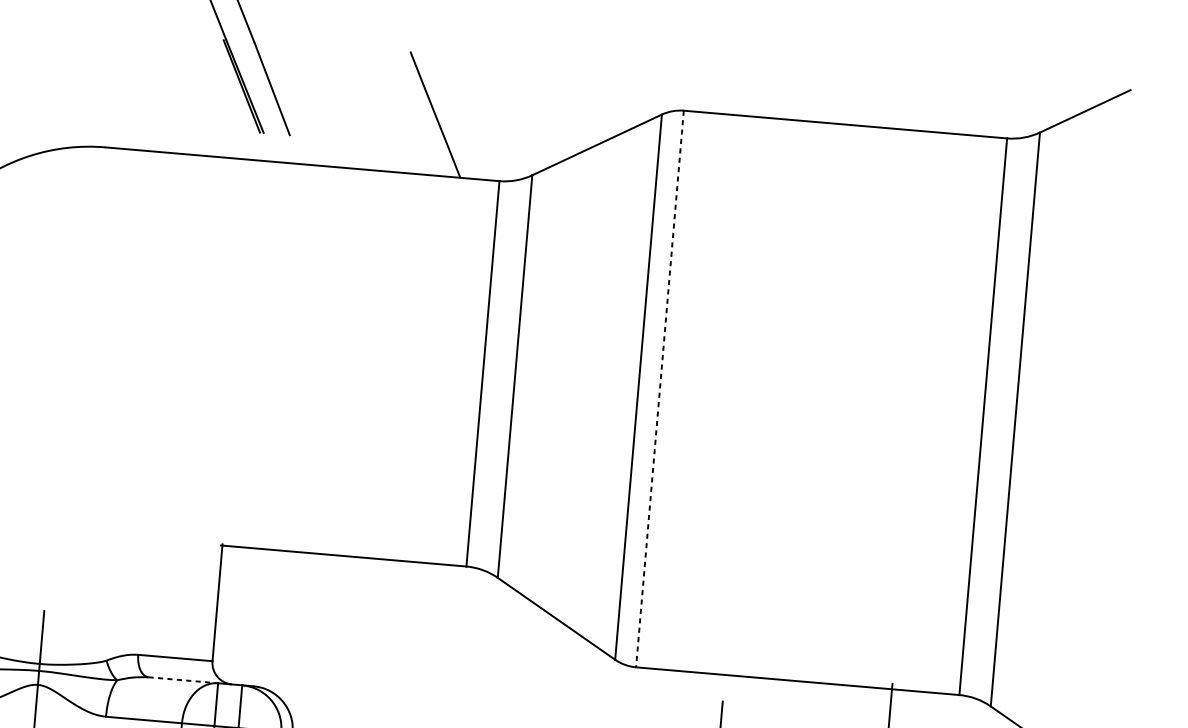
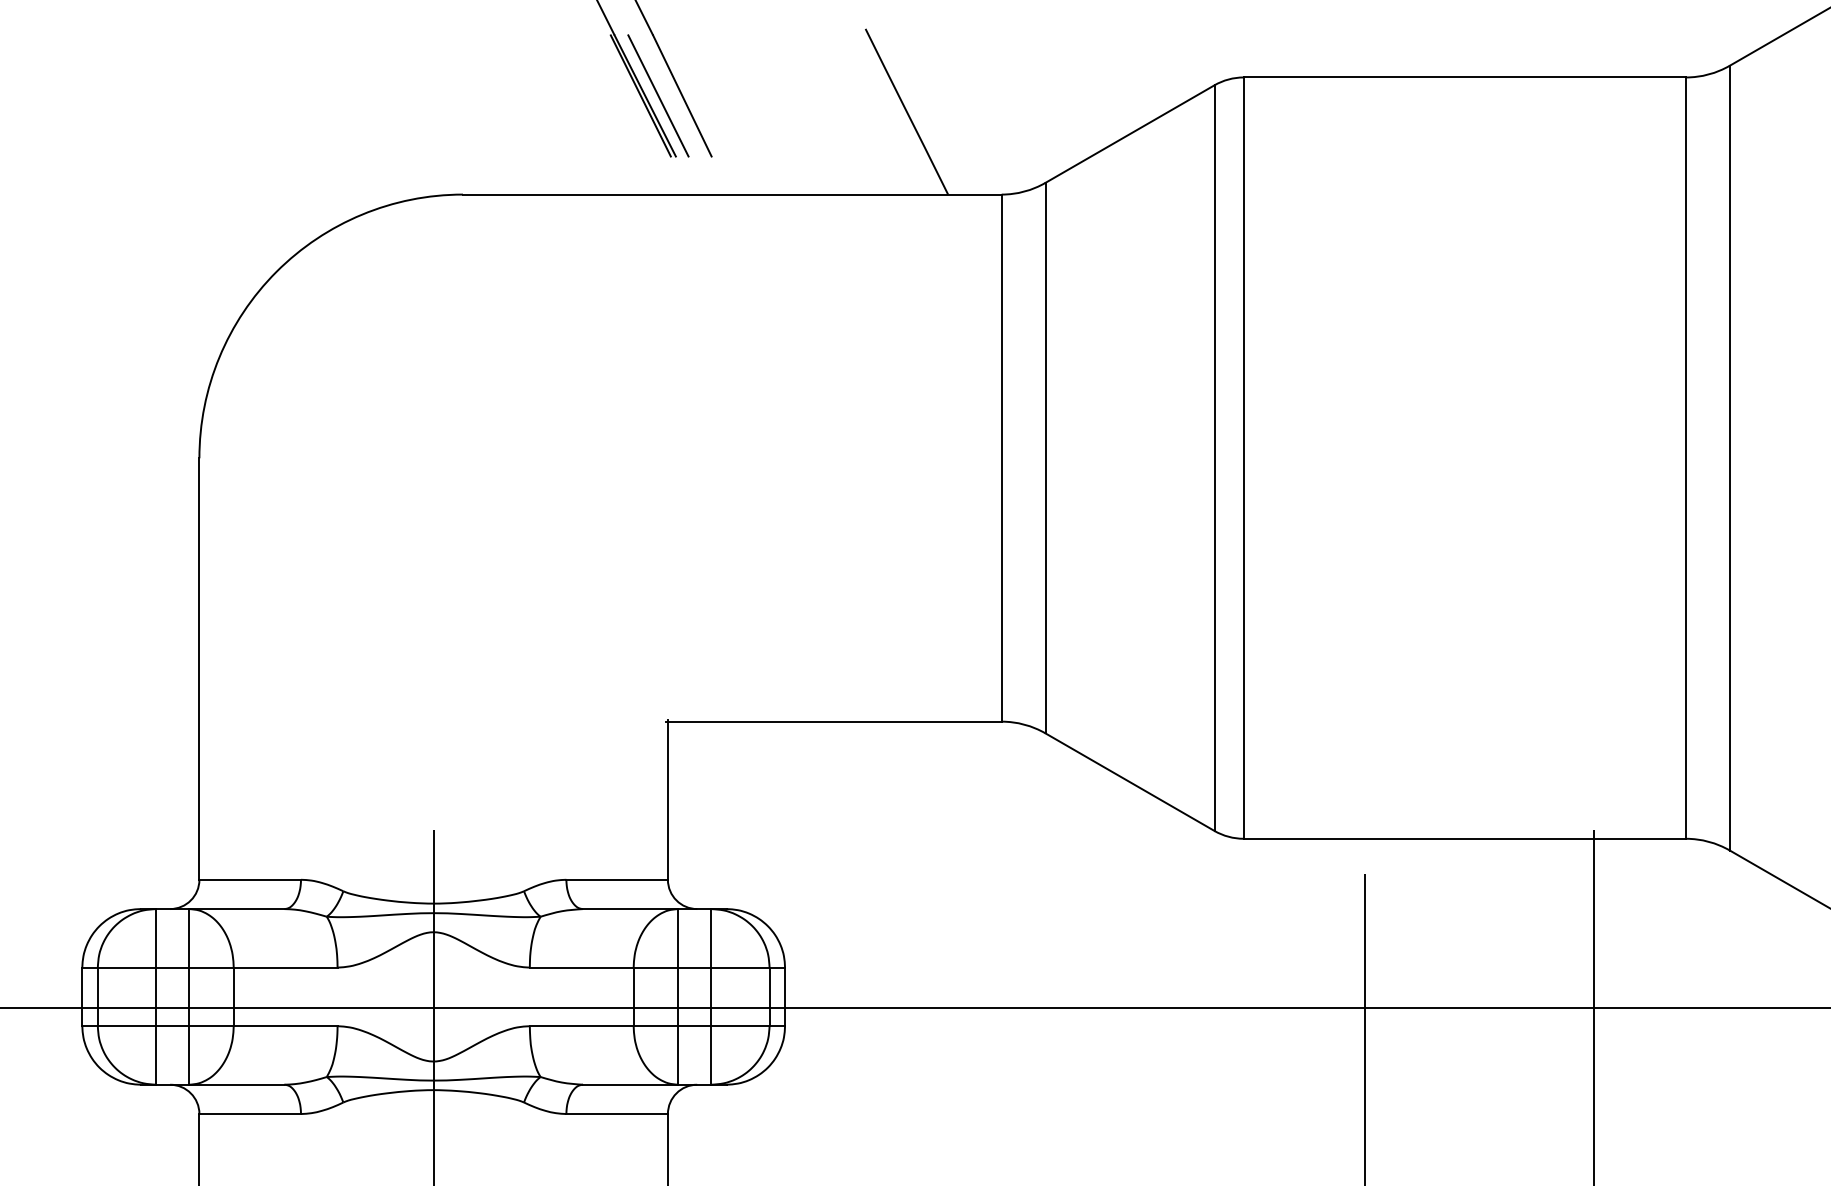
line: (254, 87) -> (658, 95), added
line: (659, 389) -> (1243, 458), dashed -> solid
line: (183, 680) -> (630, 909), dashed -> solid

